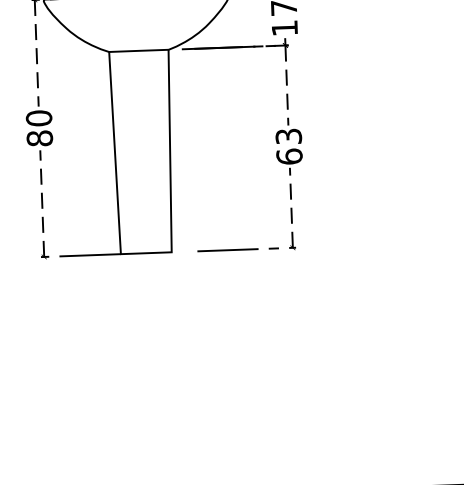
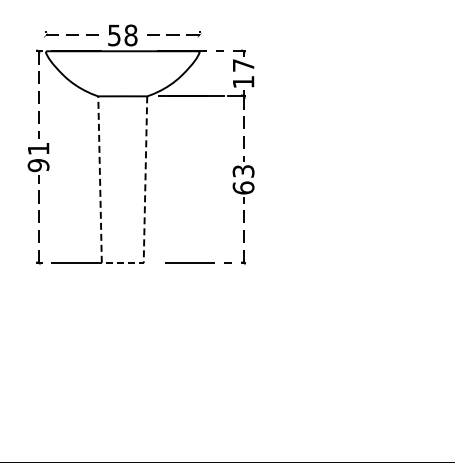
text: (39, 128) -> (38, 157), 80 -> 91
line: (145, 253) -> (122, 263), solid -> dashed

